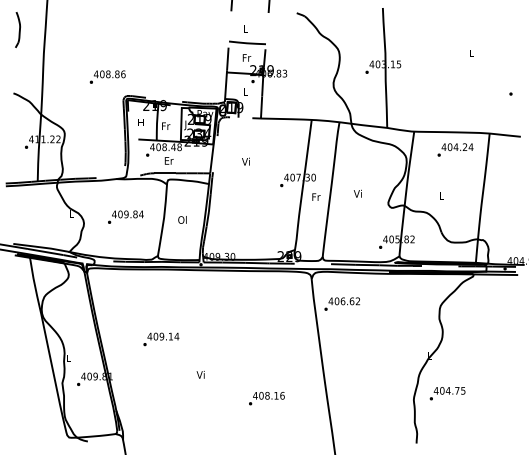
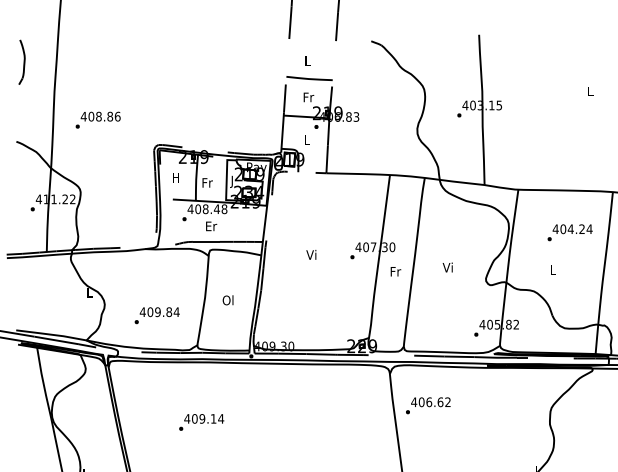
text: (107, 76) -> (97, 119), moved
text: (455, 149) -> (570, 232), moved
text: (245, 161) -> (310, 254), moved
text: (125, 216) -> (156, 314), moved
text: (161, 339) -> (201, 422), moved

